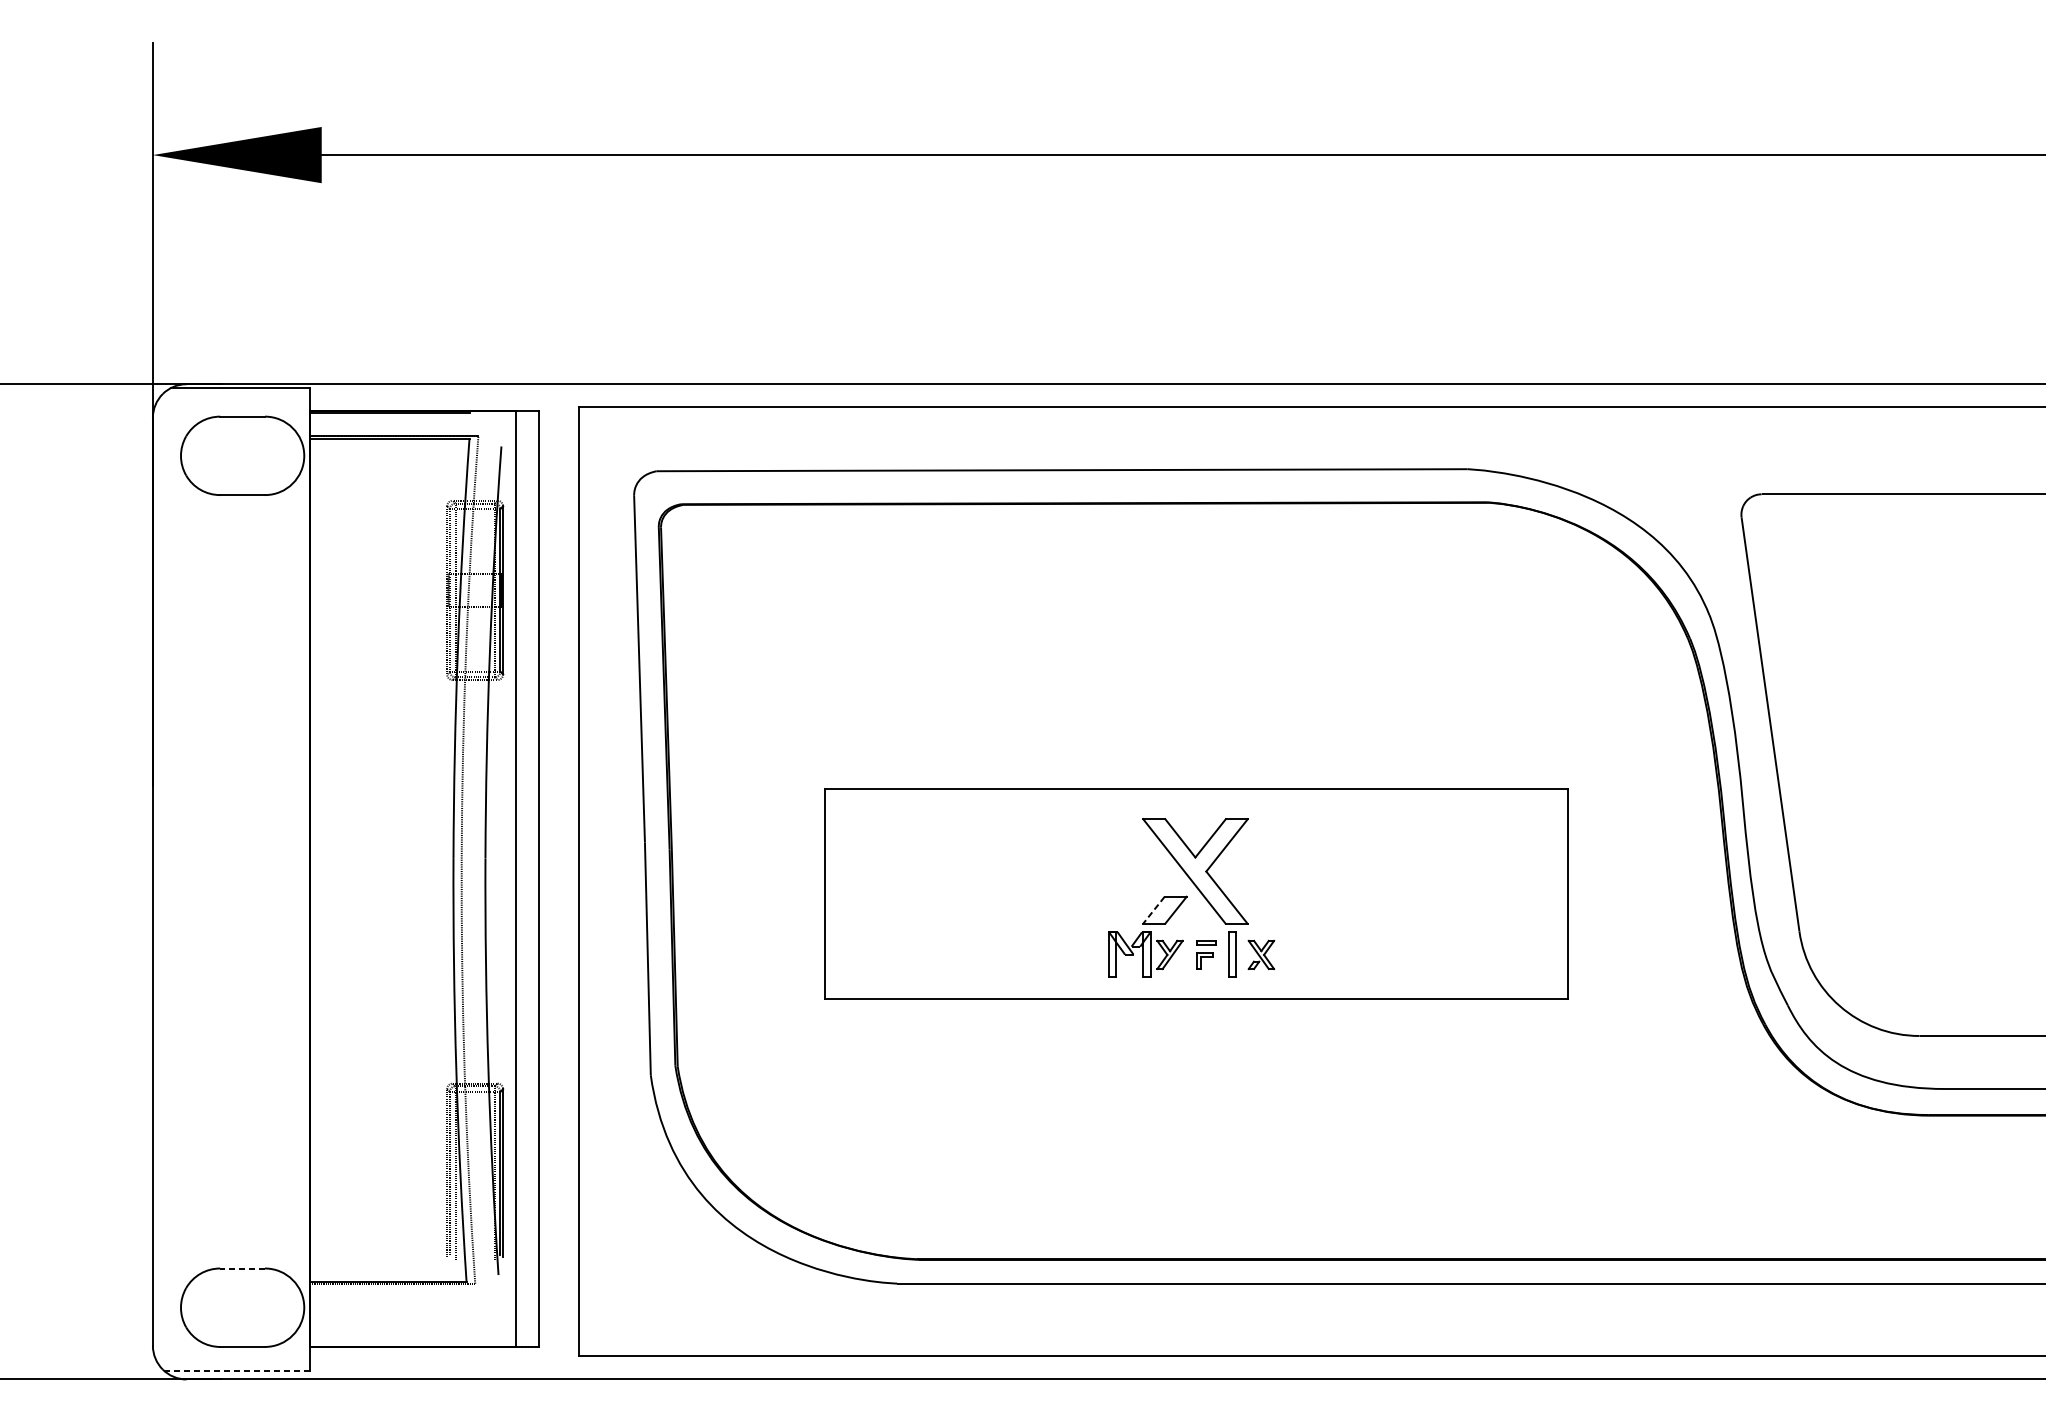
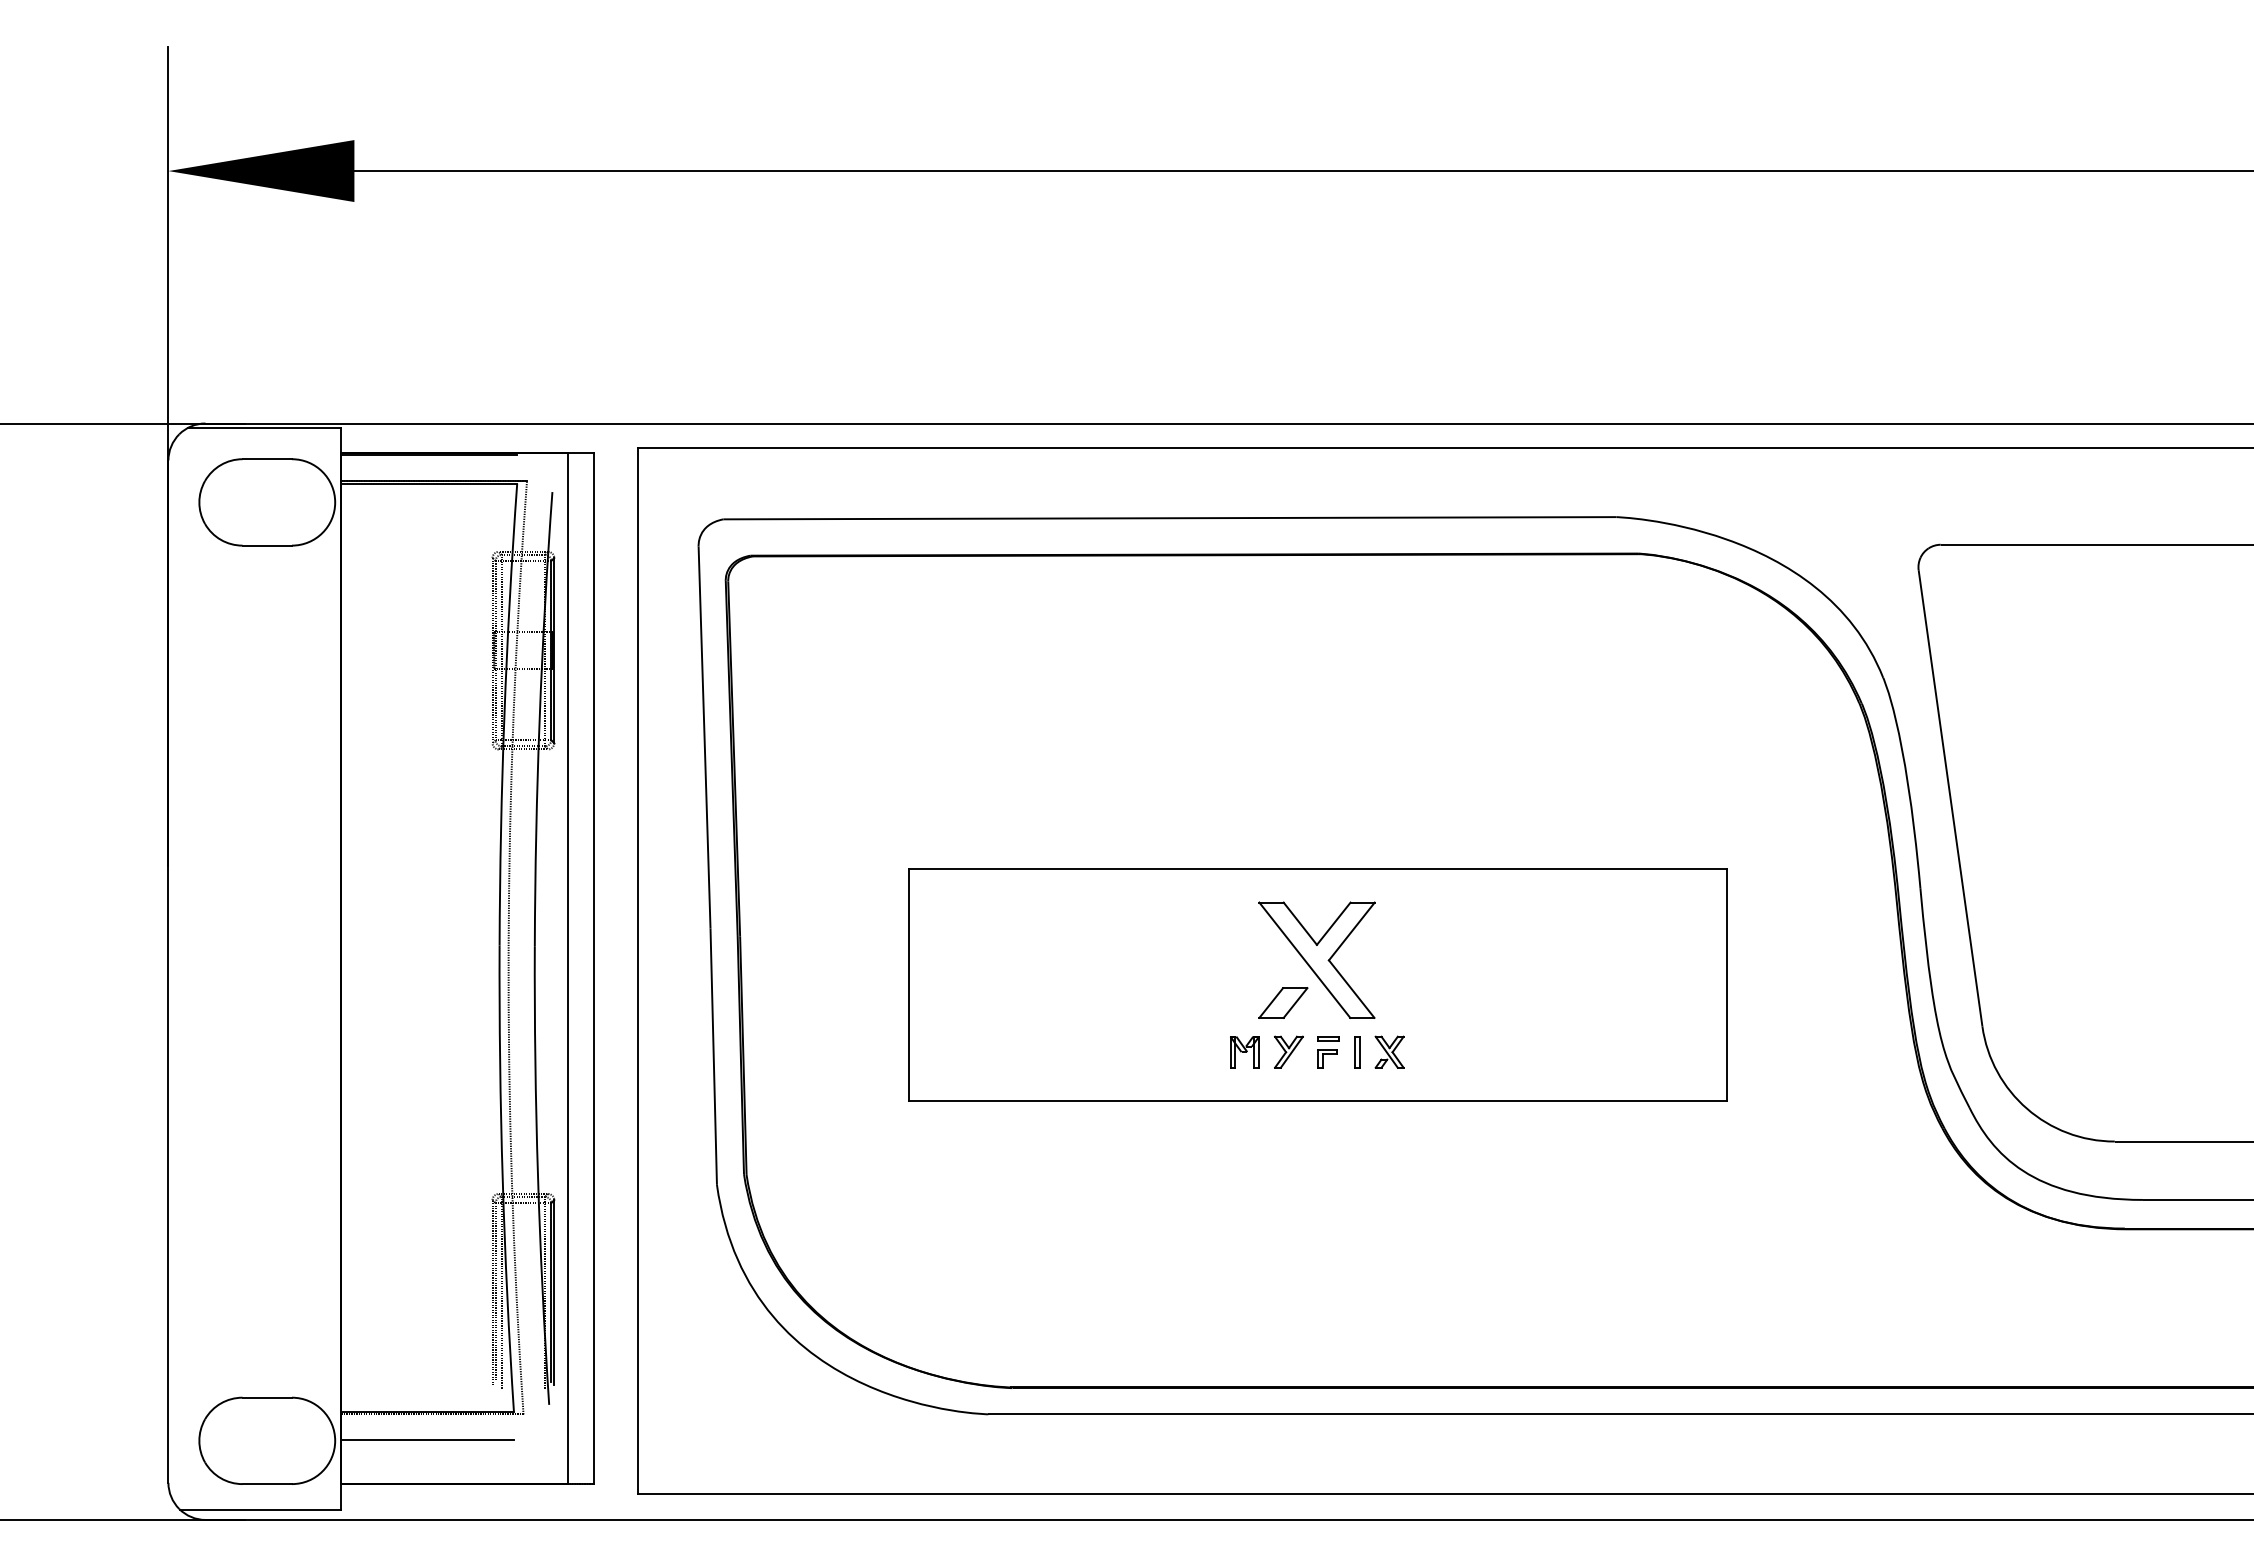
line: (1153, 910) -> (1270, 1003), dashed -> solid
part: (1129, 955) -> (1244, 1052), size x0.62
part: (1232, 955) -> (1357, 1052), size x0.62
line: (242, 1268) -> (267, 1397), dashed -> solid
line: (388, 1307) -> (427, 1440), added
line: (236, 1370) -> (260, 1510), dashed -> solid

